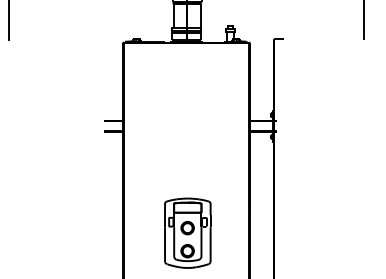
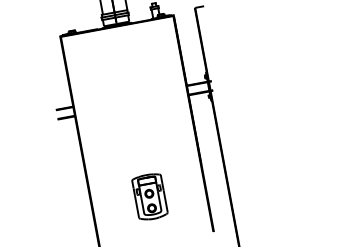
part: (187, 232) -> (149, 196), size x0.7

